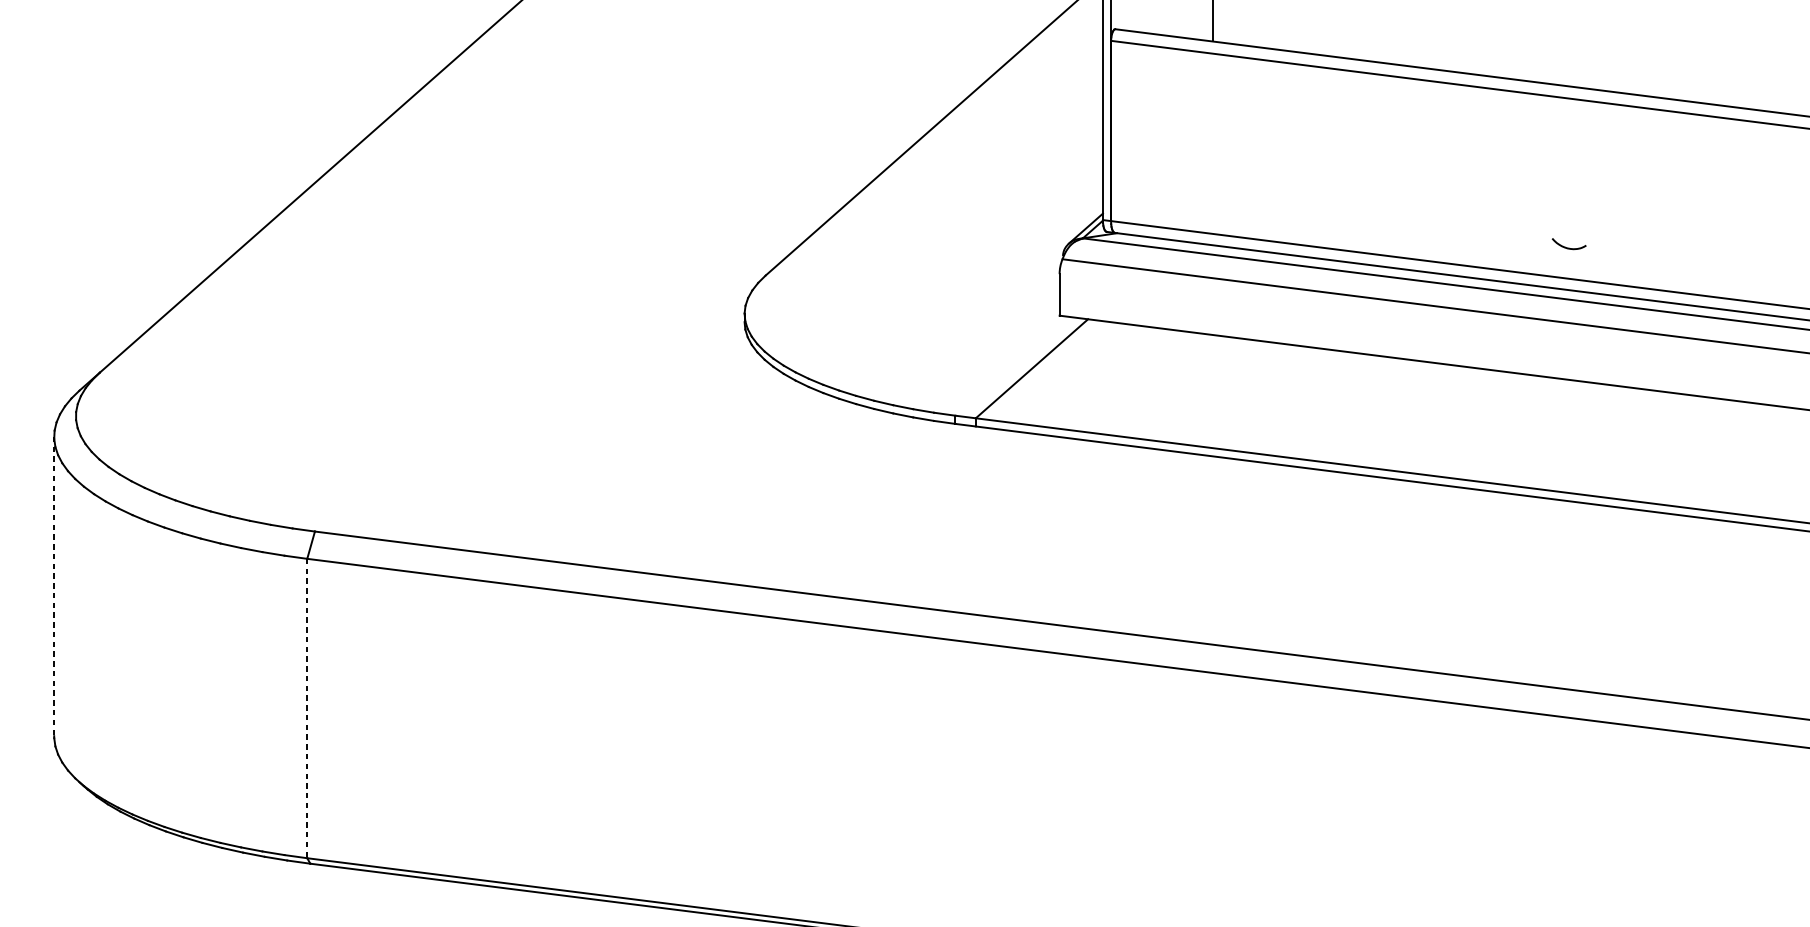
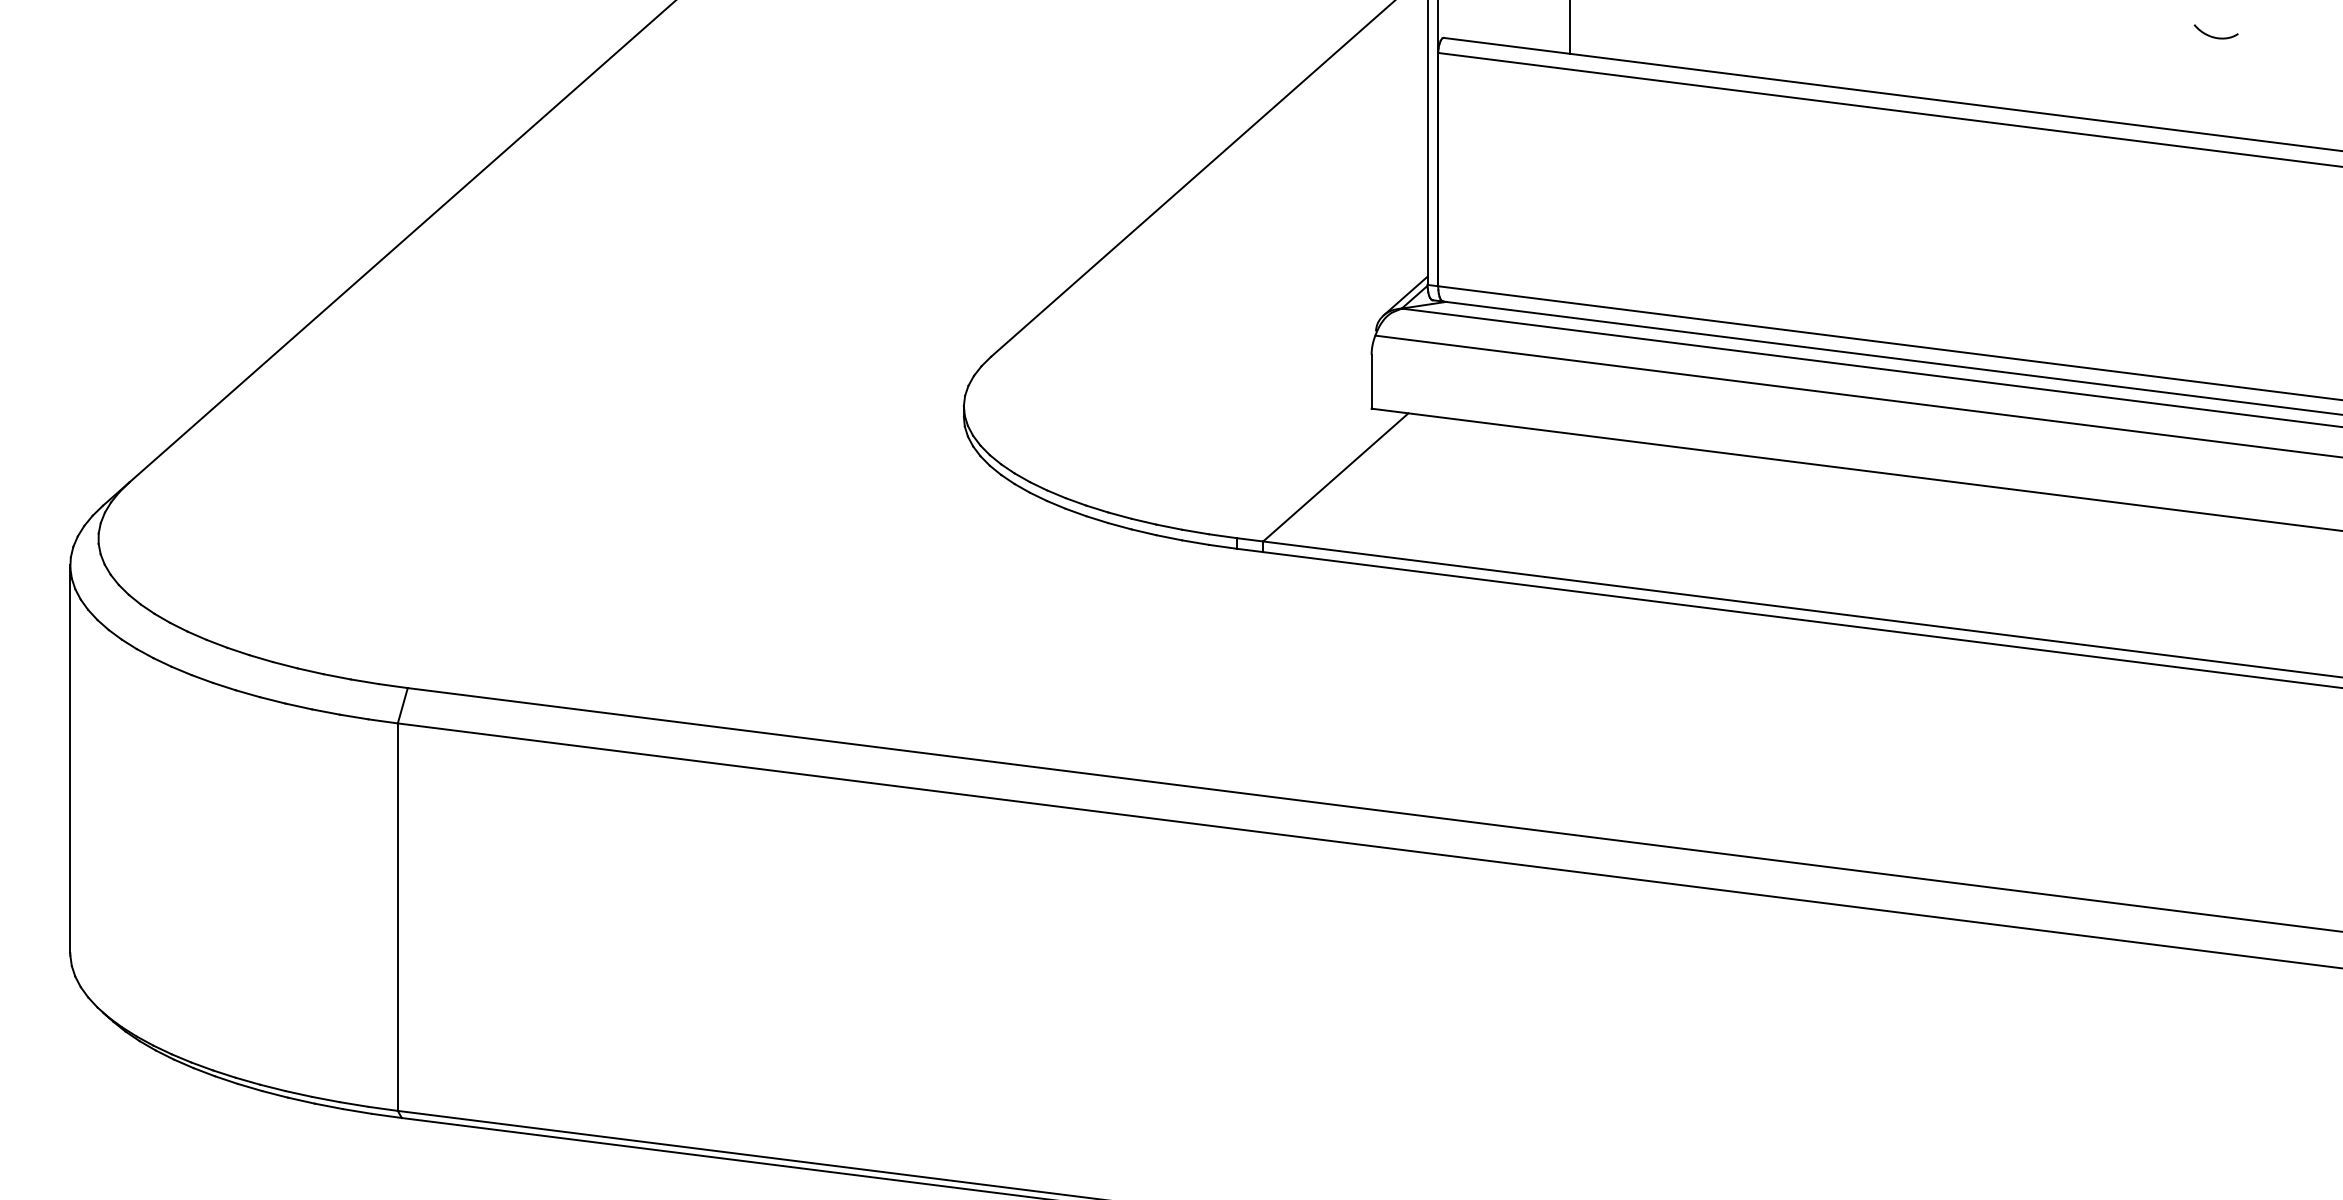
curve: (1568, 247) -> (2215, 36), moved
line: (54, 586) -> (70, 759), dashed -> solid
line: (307, 708) -> (397, 917), dashed -> solid

